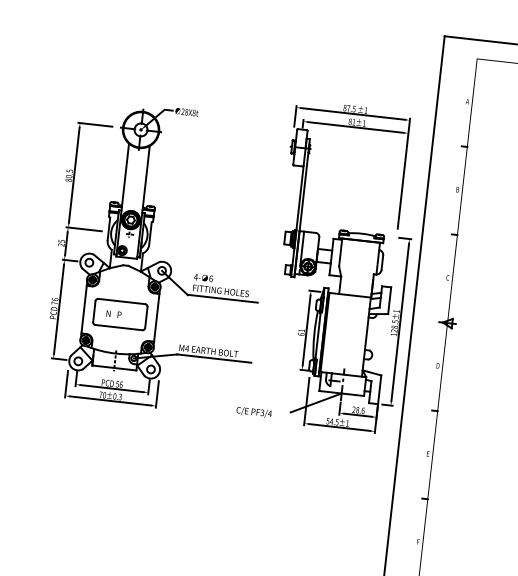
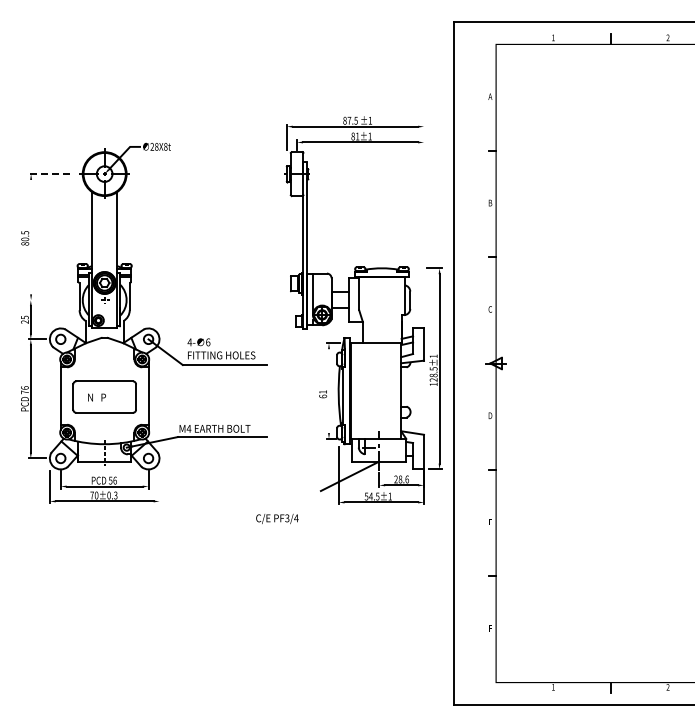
line: (95, 125) -> (49, 174), solid -> dashed
line: (404, 173) -> (424, 190), removed
line: (74, 174) -> (31, 236), removed
line: (83, 229) -> (49, 300), removed
line: (306, 330) -> (328, 391), removed
line: (157, 394) -> (159, 487), removed
text: (254, 412) -> (277, 518), moved

